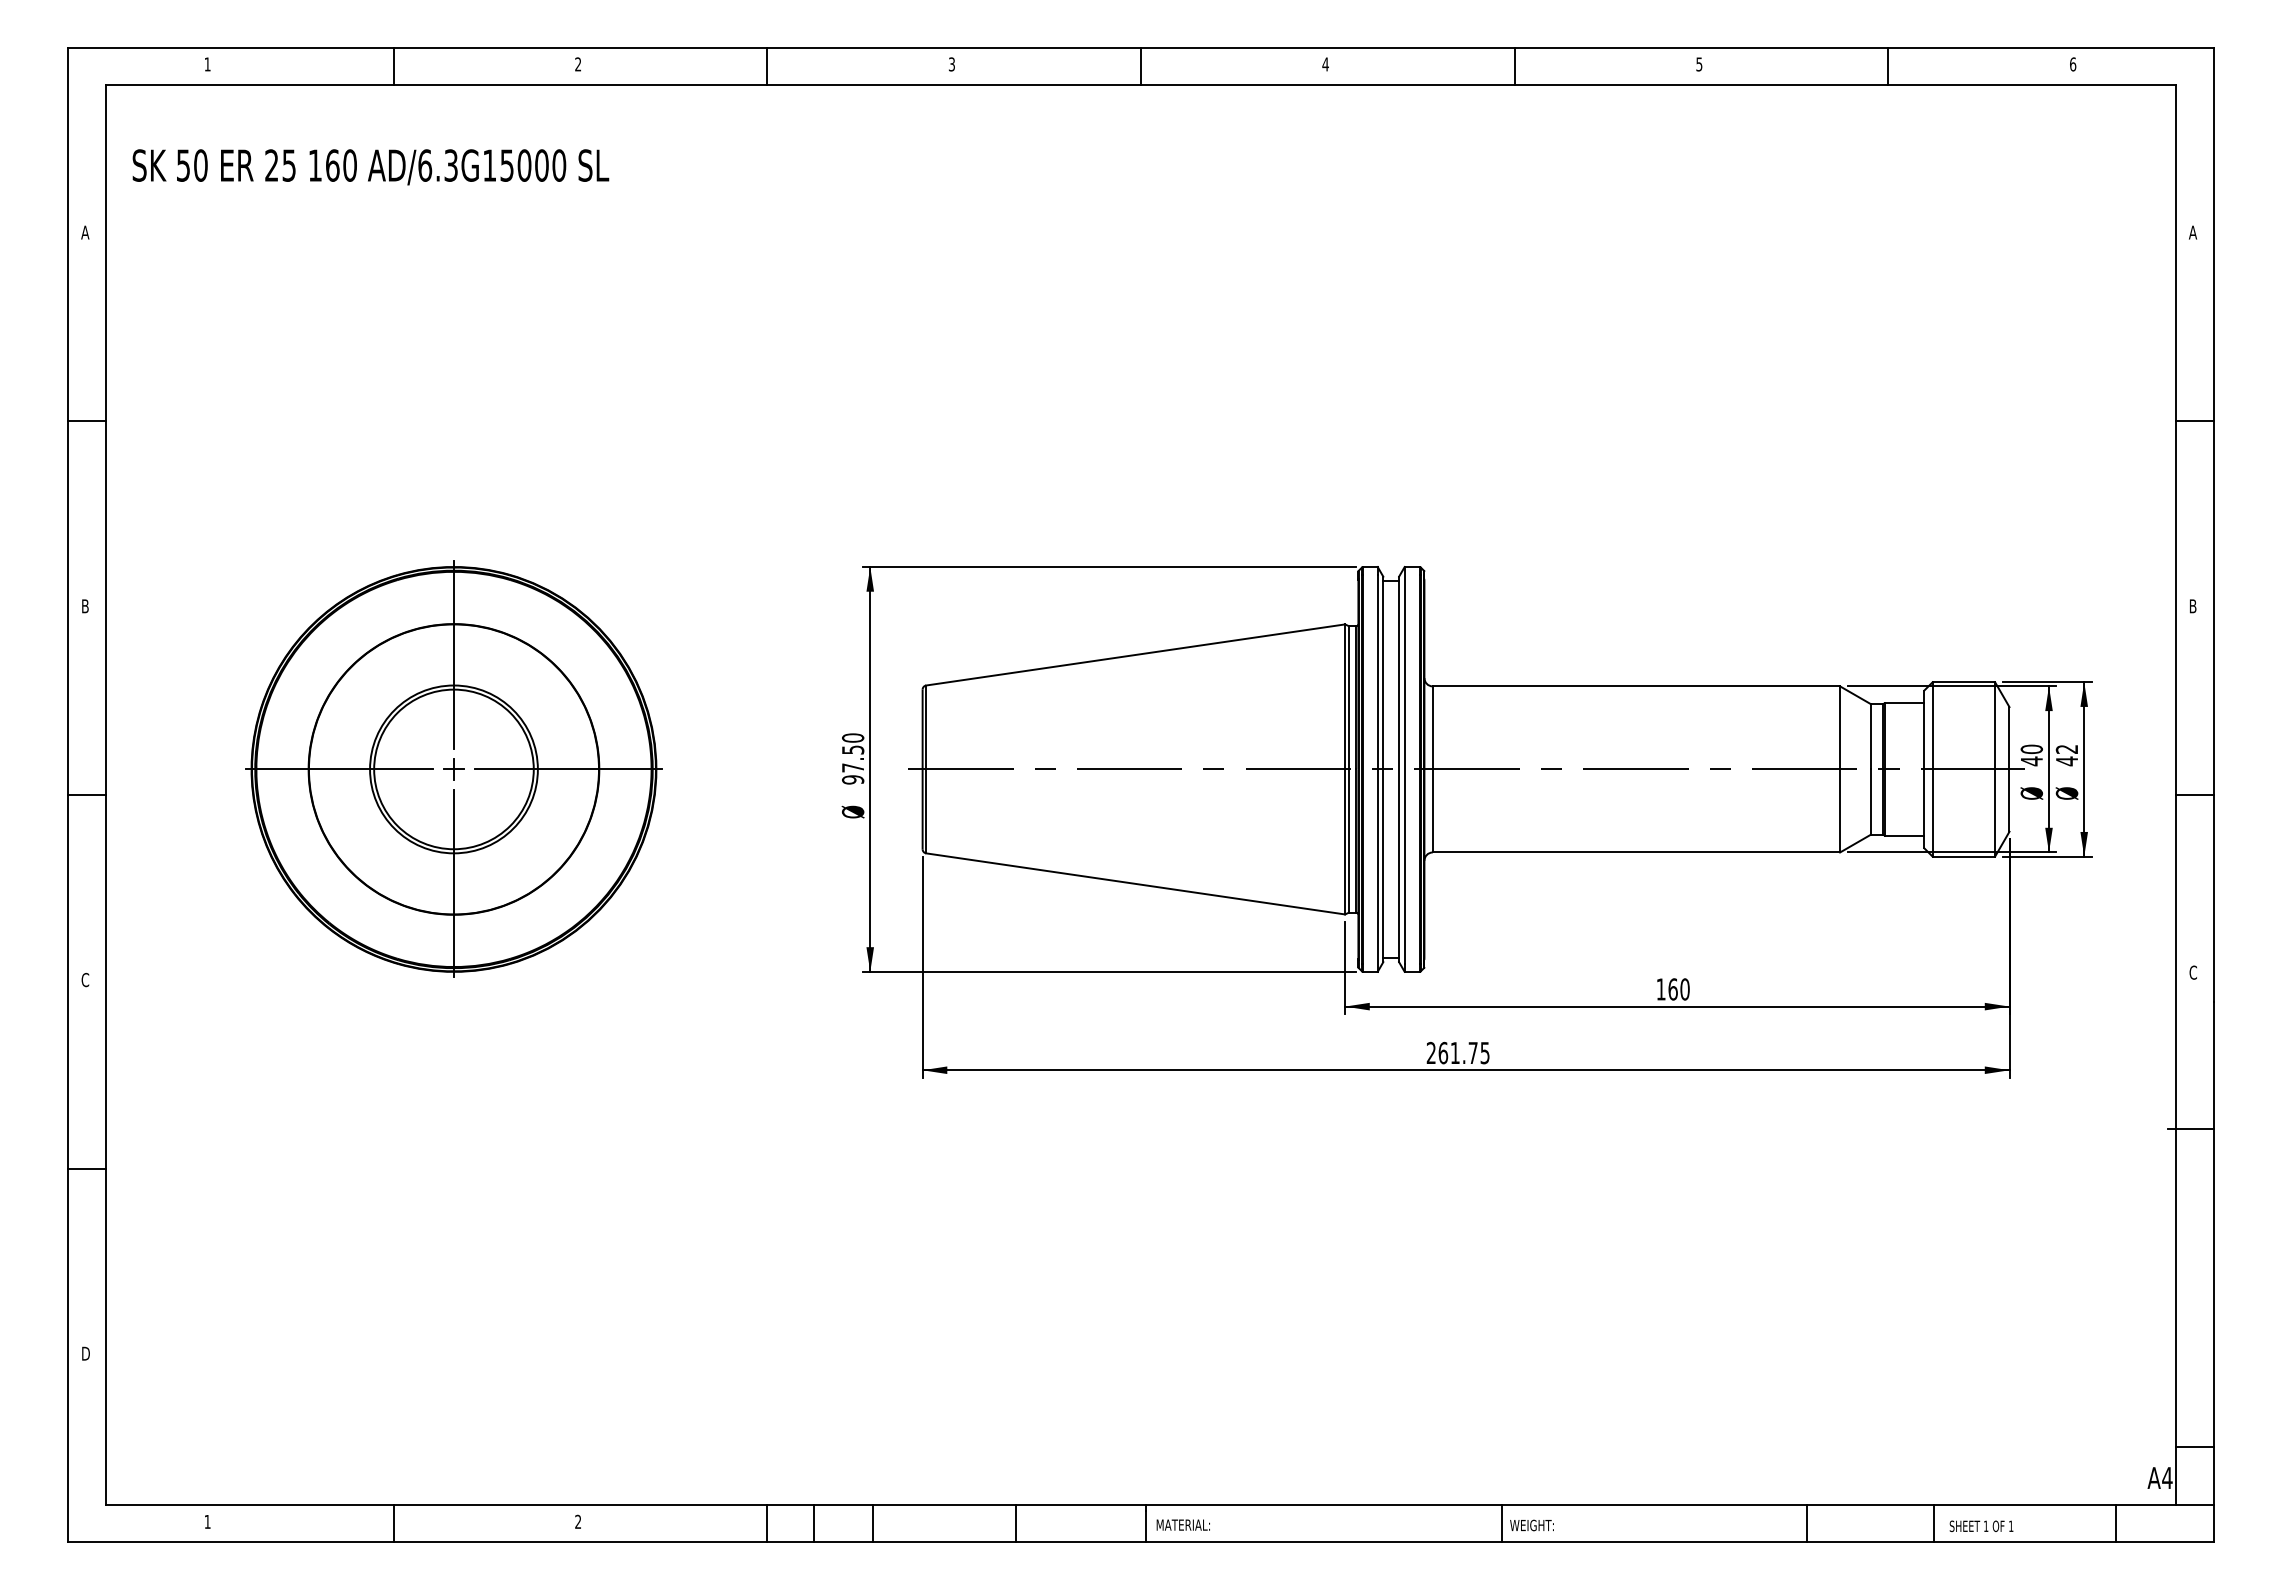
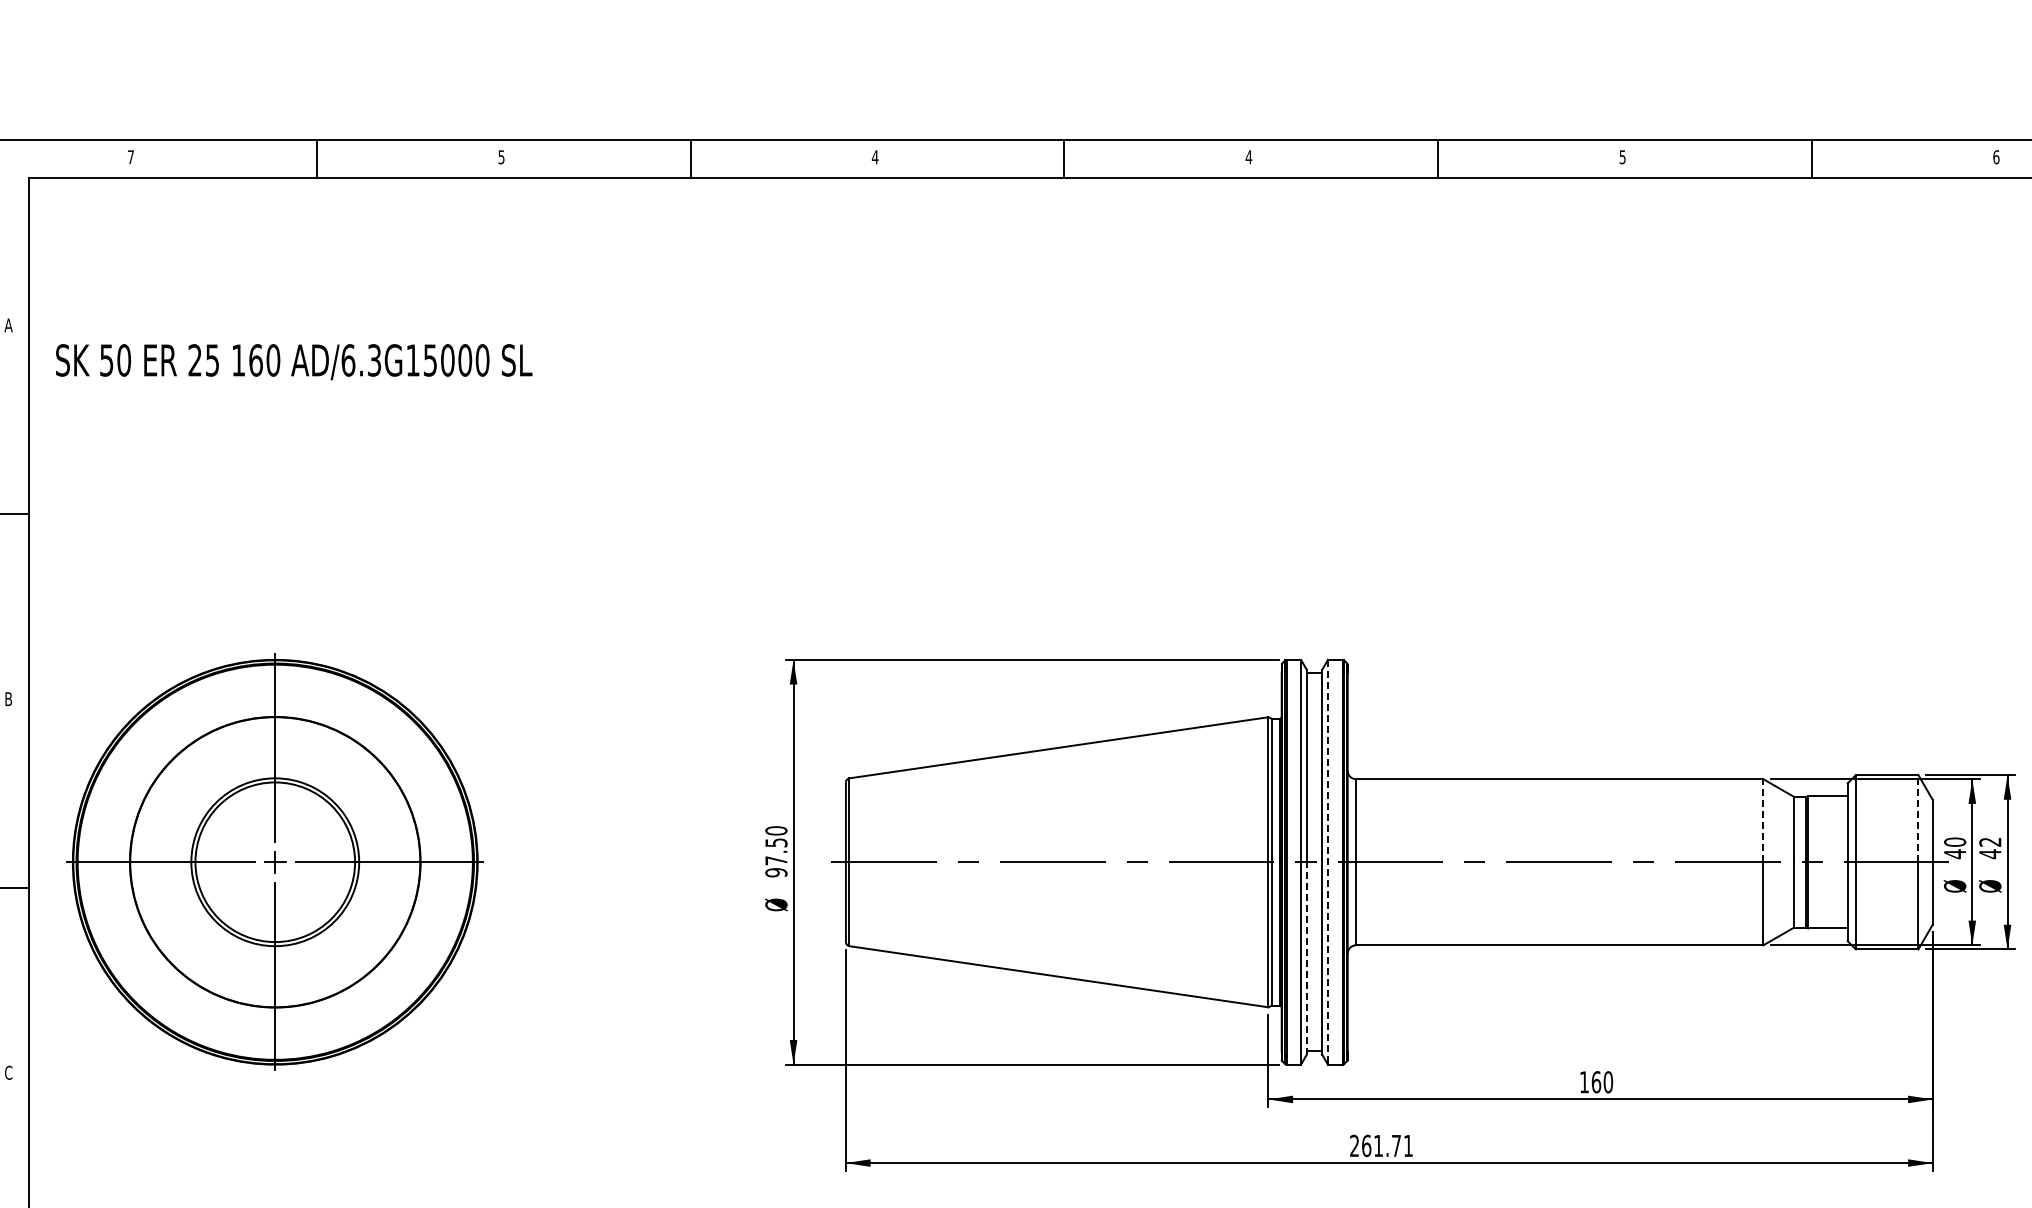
text: (207, 64) -> (130, 157), 1 -> 7
text: (578, 64) -> (501, 157), 2 -> 5
text: (951, 64) -> (874, 157), 3 -> 4
text: (370, 167) -> (293, 362), moved
line: (1995, 725) -> (1918, 818), solid -> dashed
line: (1840, 727) -> (1763, 820), solid -> dashed
line: (1404, 765) -> (1327, 858), solid -> dashed
part: (453, 768) -> (274, 861), moved
line: (1383, 865) -> (1306, 958), solid -> dashed
text: (1484, 1053) -> (1407, 1146), 261.75 -> 261.71

